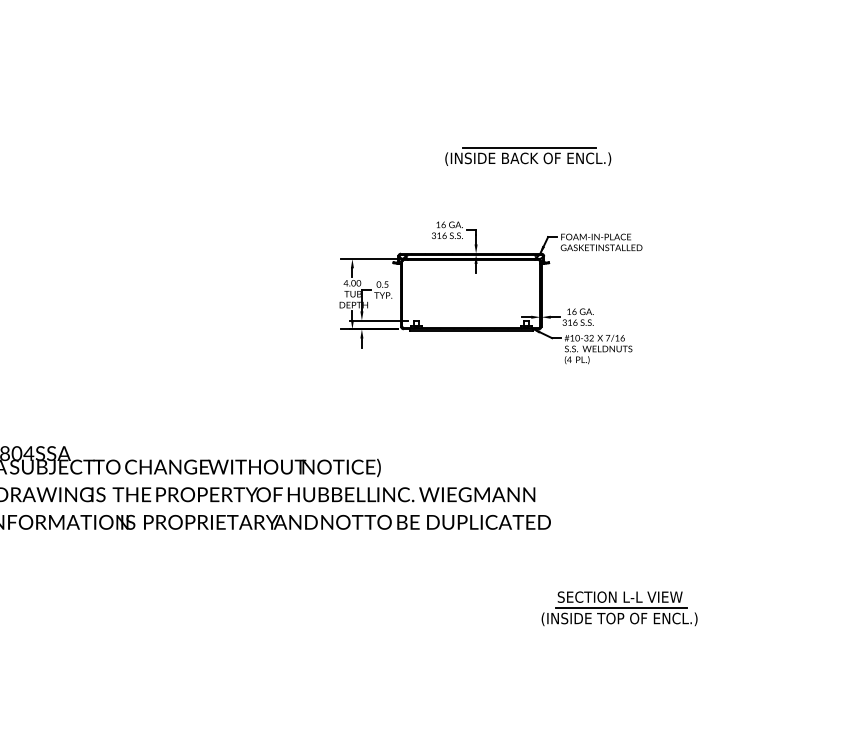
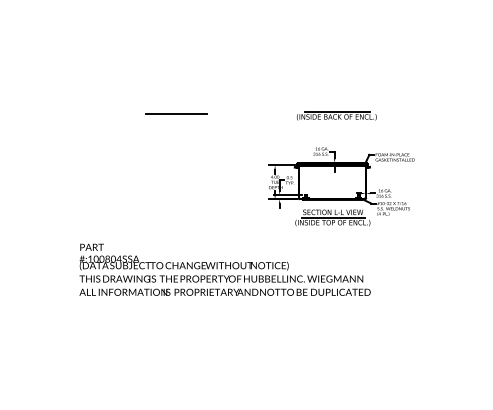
line: (145, 153) -> (175, 114), added
part: (527, 155) -> (336, 115), moved
part: (618, 607) -> (332, 217), moved

